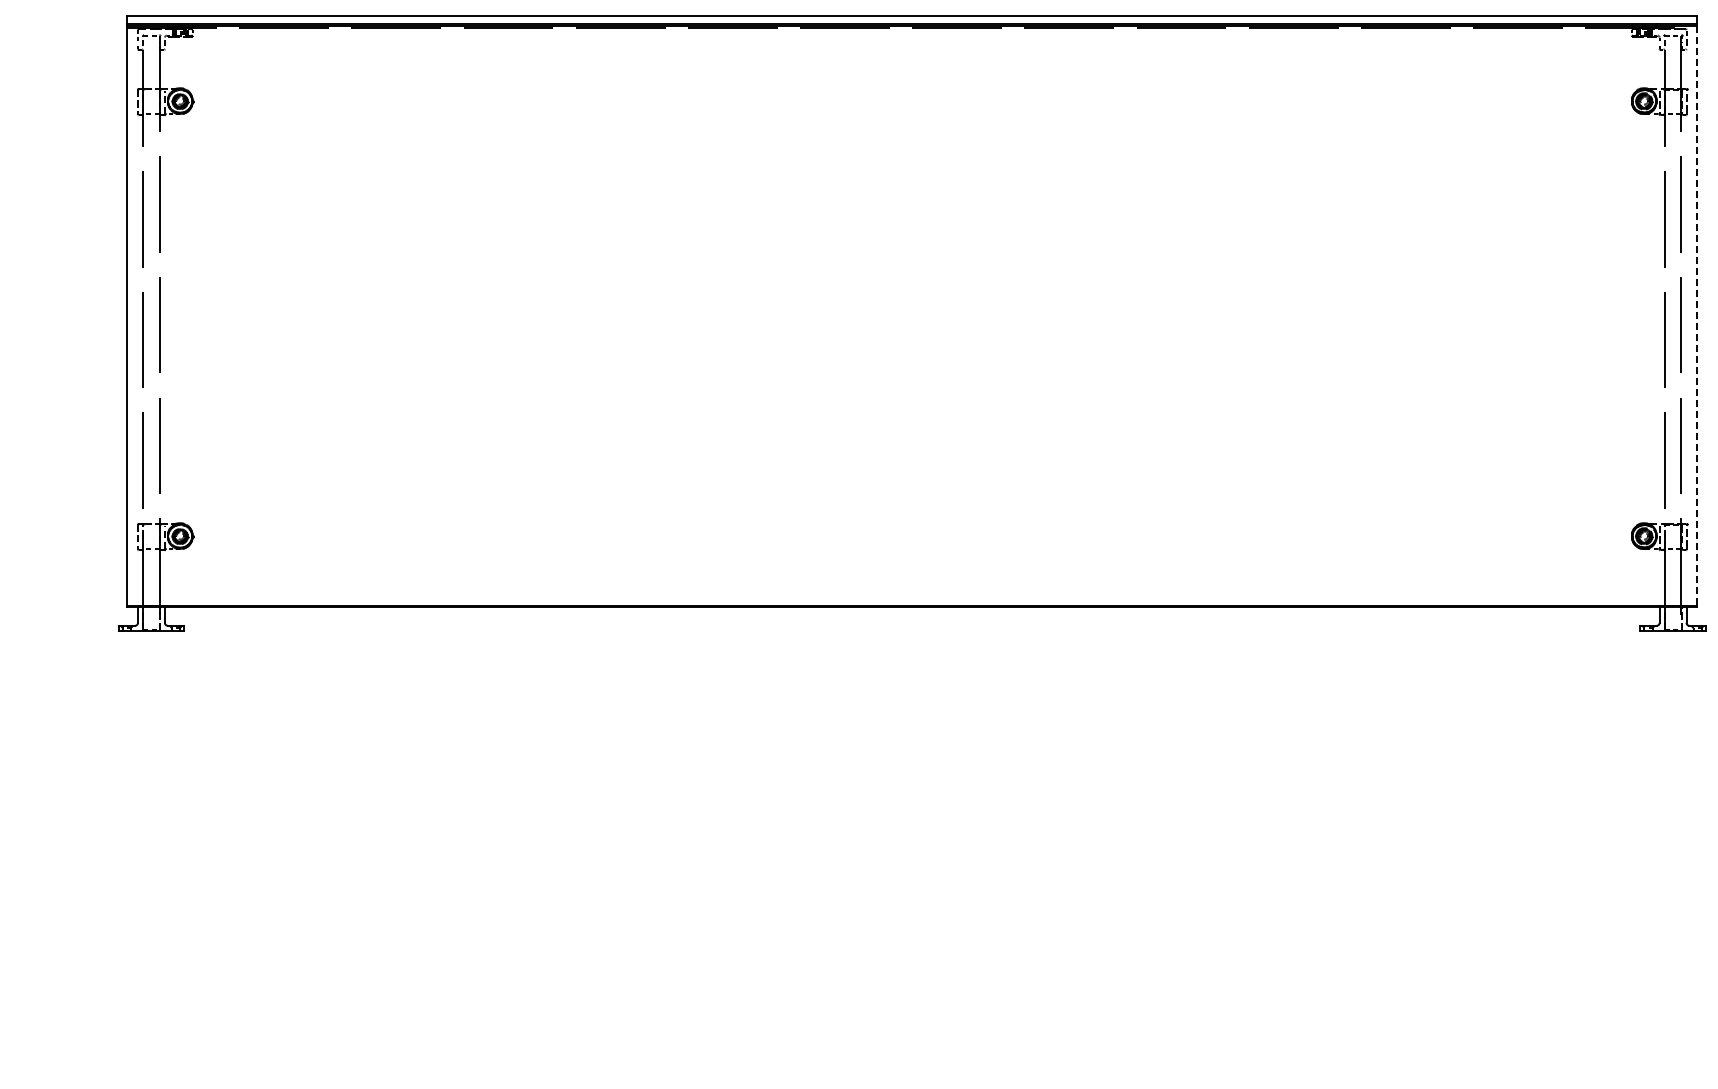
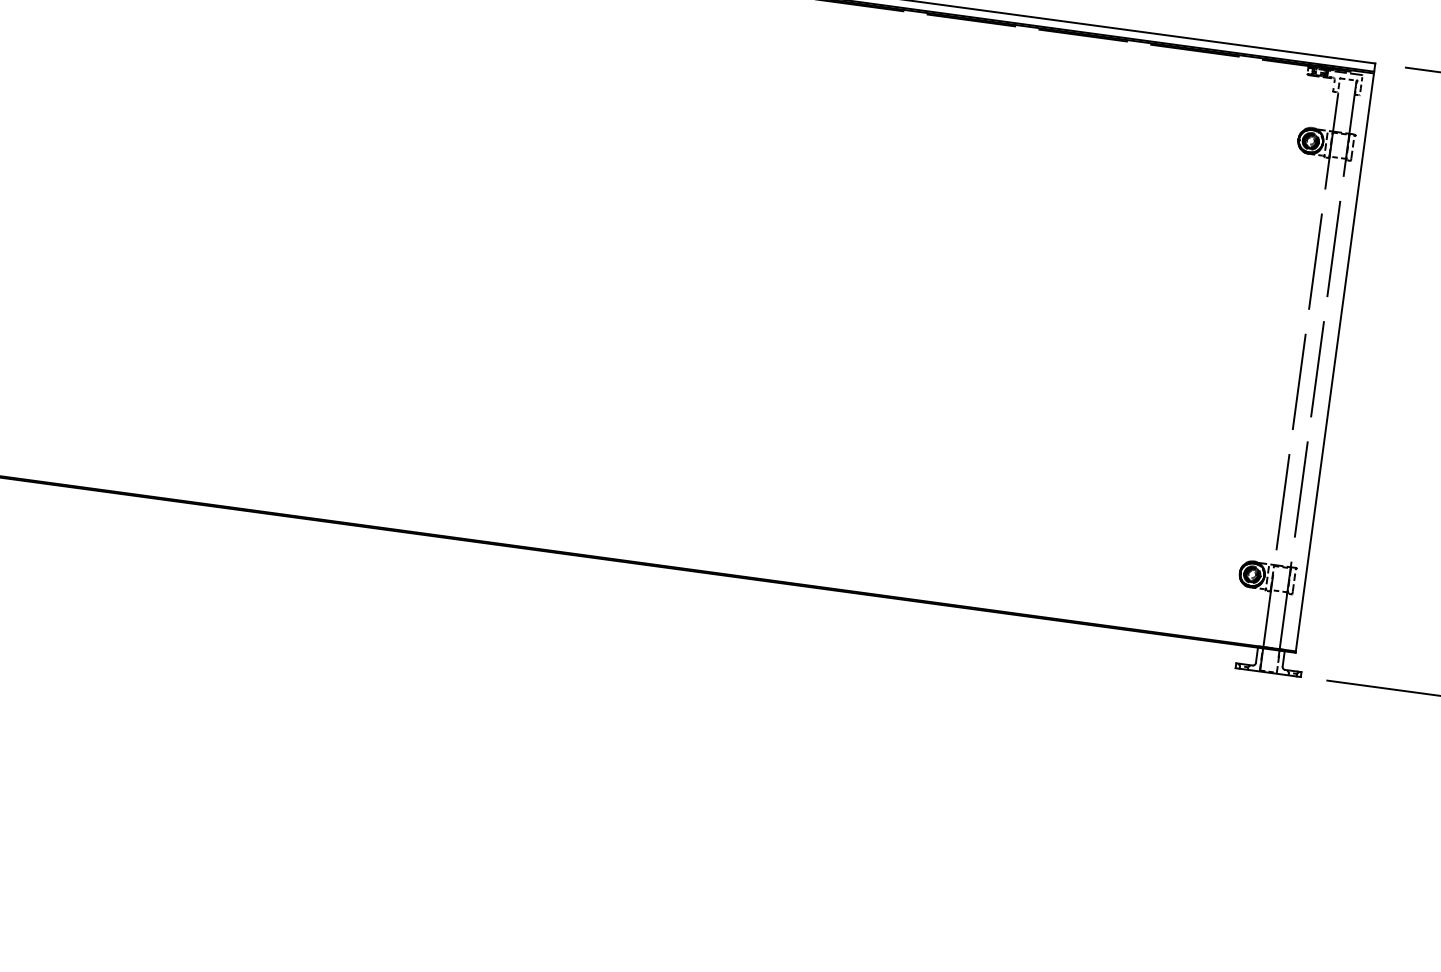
line: (1697, 316) -> (1334, 362), dashed -> solid

